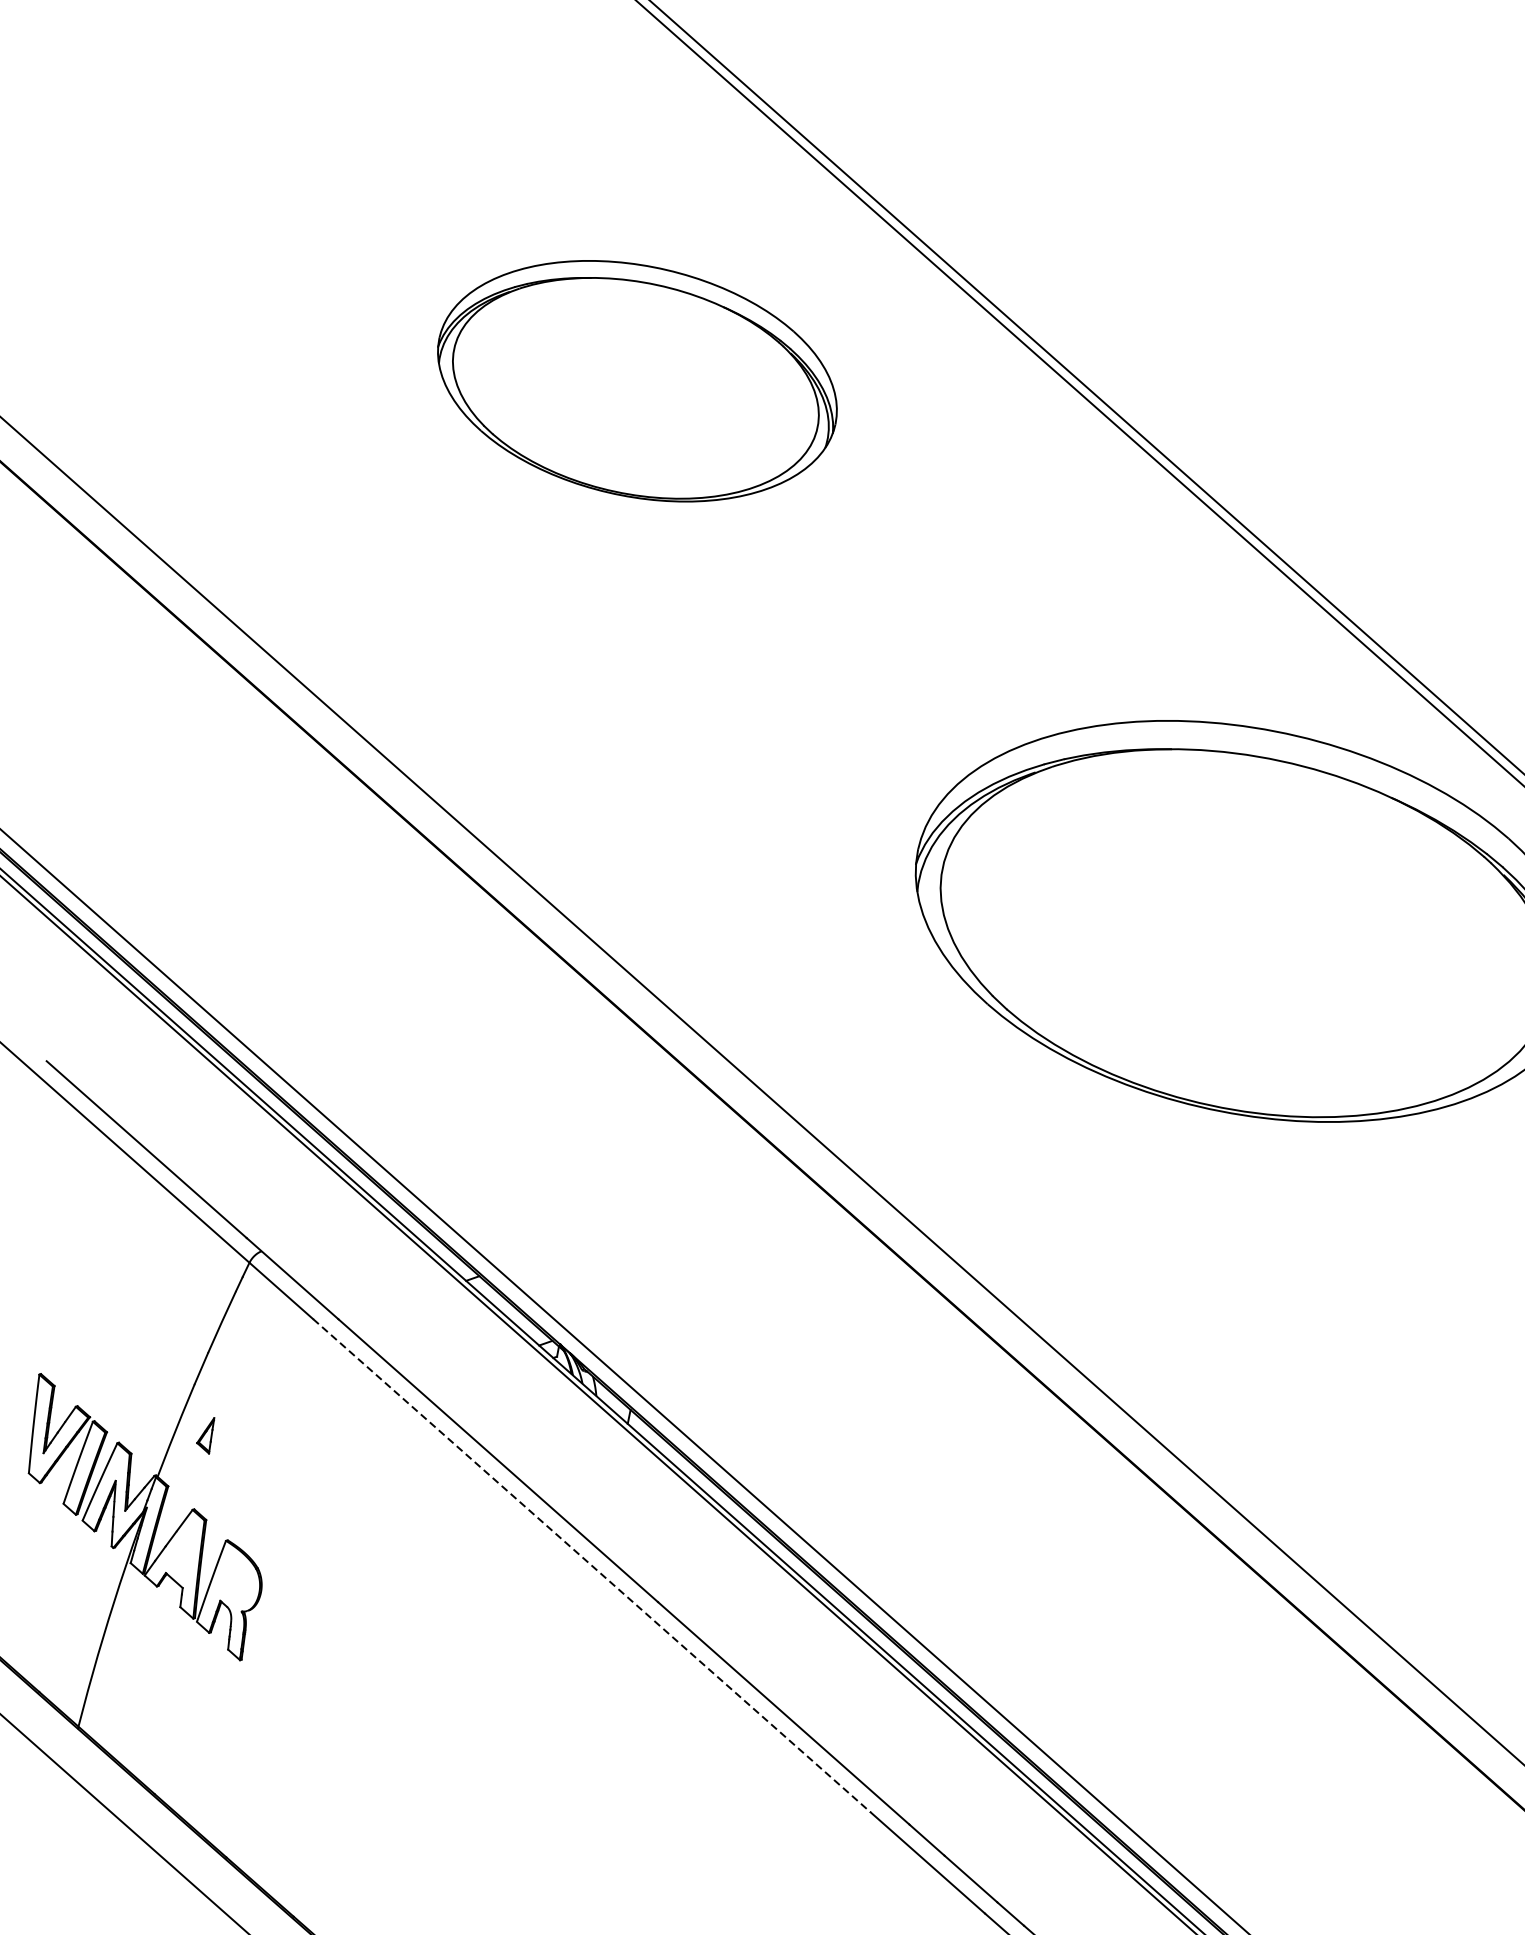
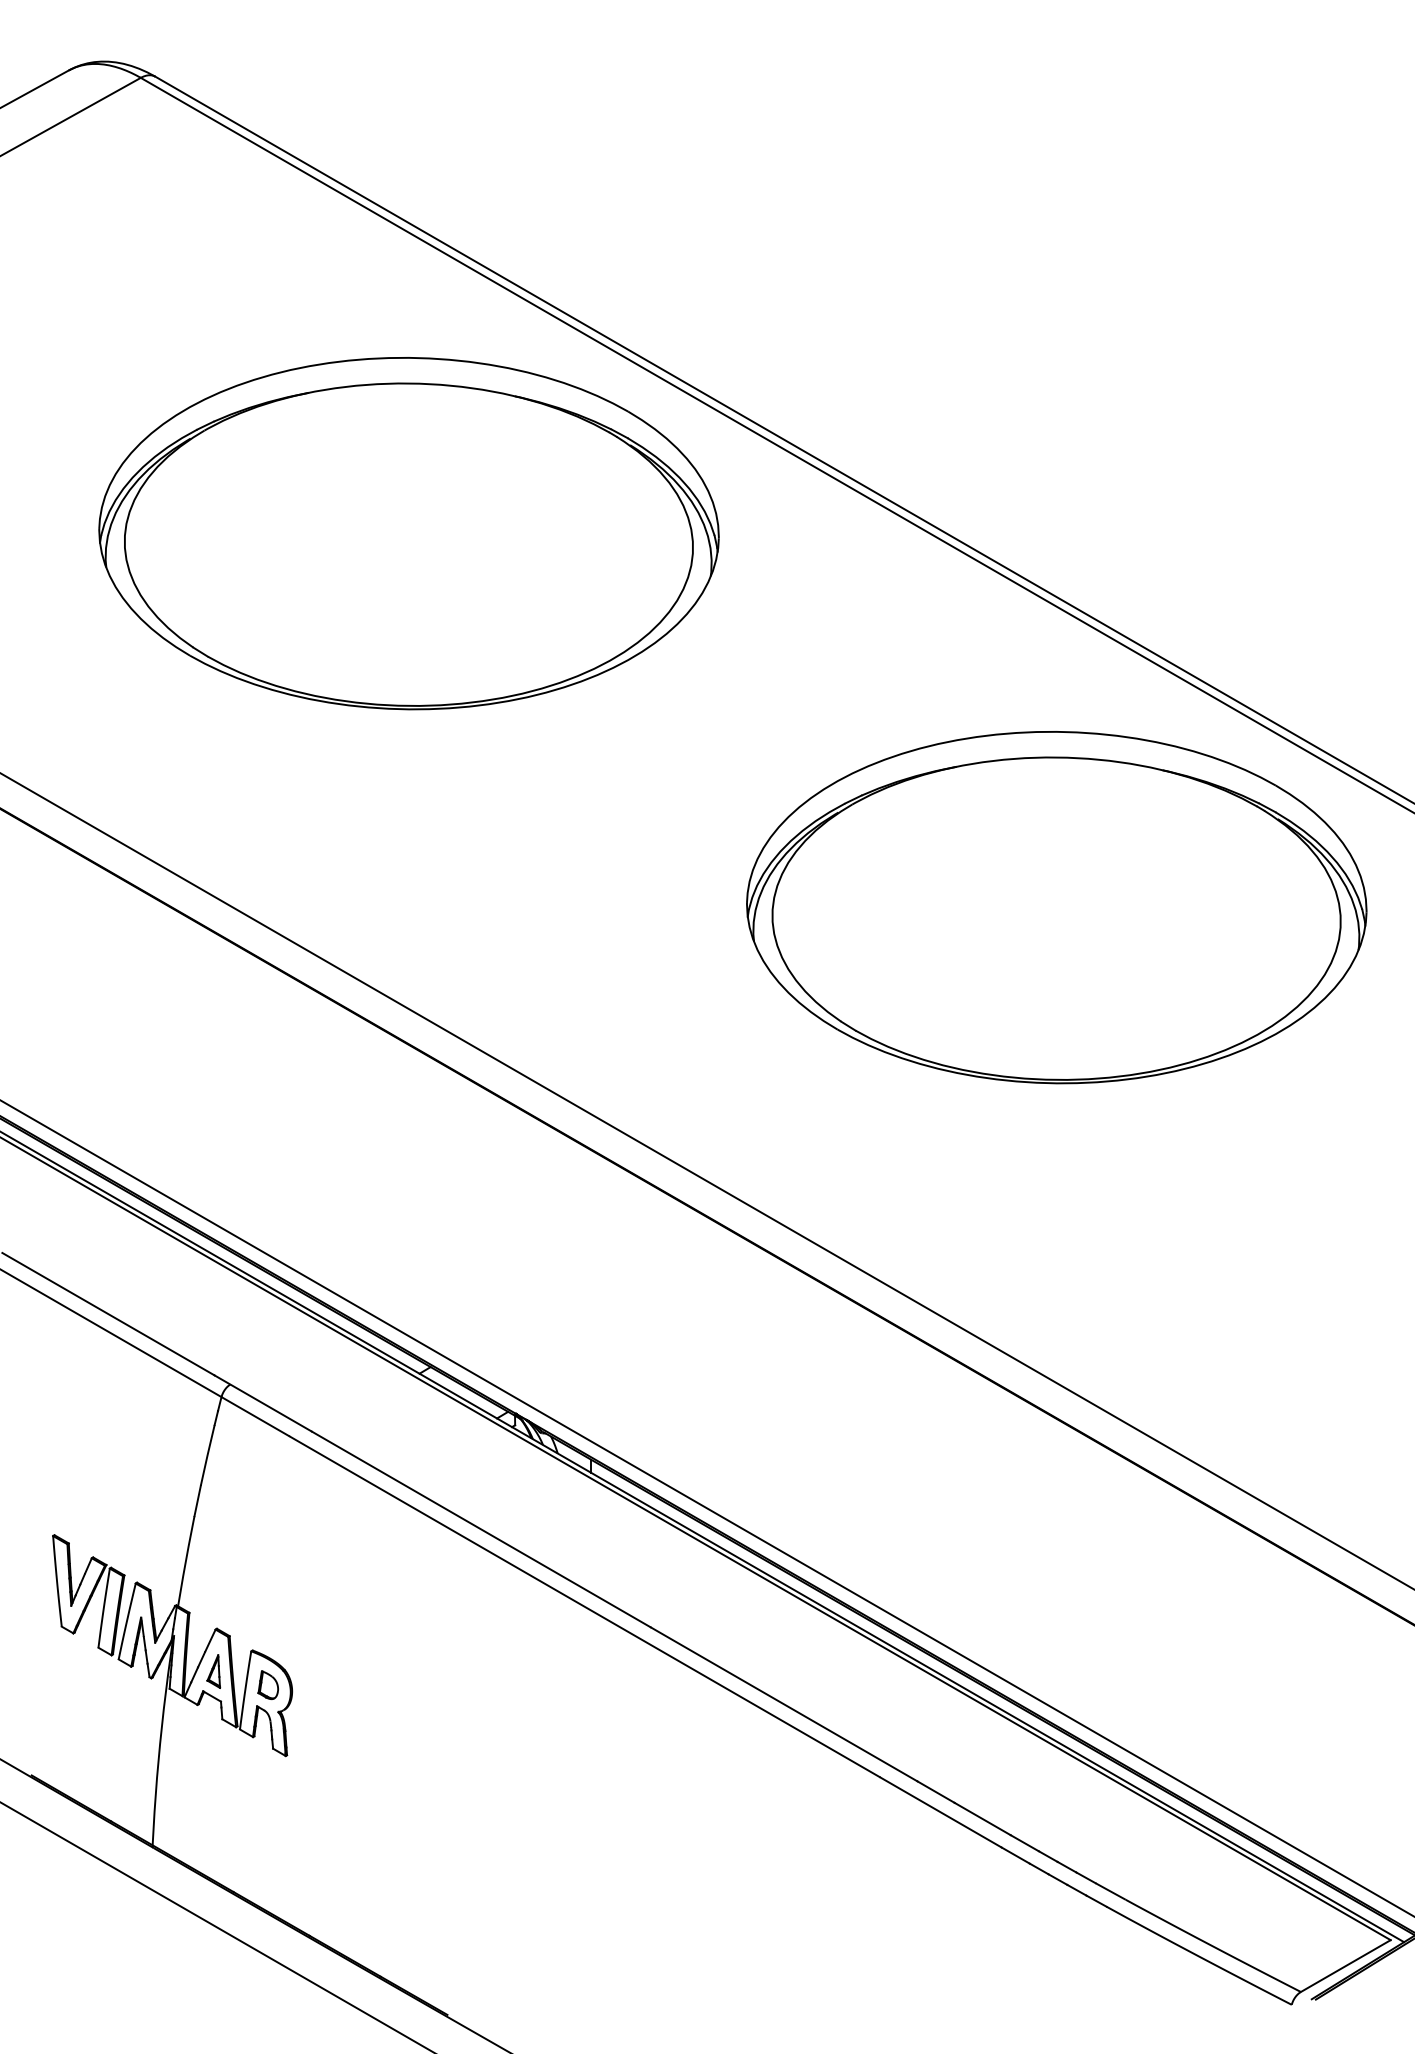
part: (636, 380) -> (408, 533), size x1.67
part: (205, 1434) -> (213, 1671), moved
line: (592, 1566) -> (585, 1607), dashed -> solid
part: (235, 1580) -> (267, 1685), added

